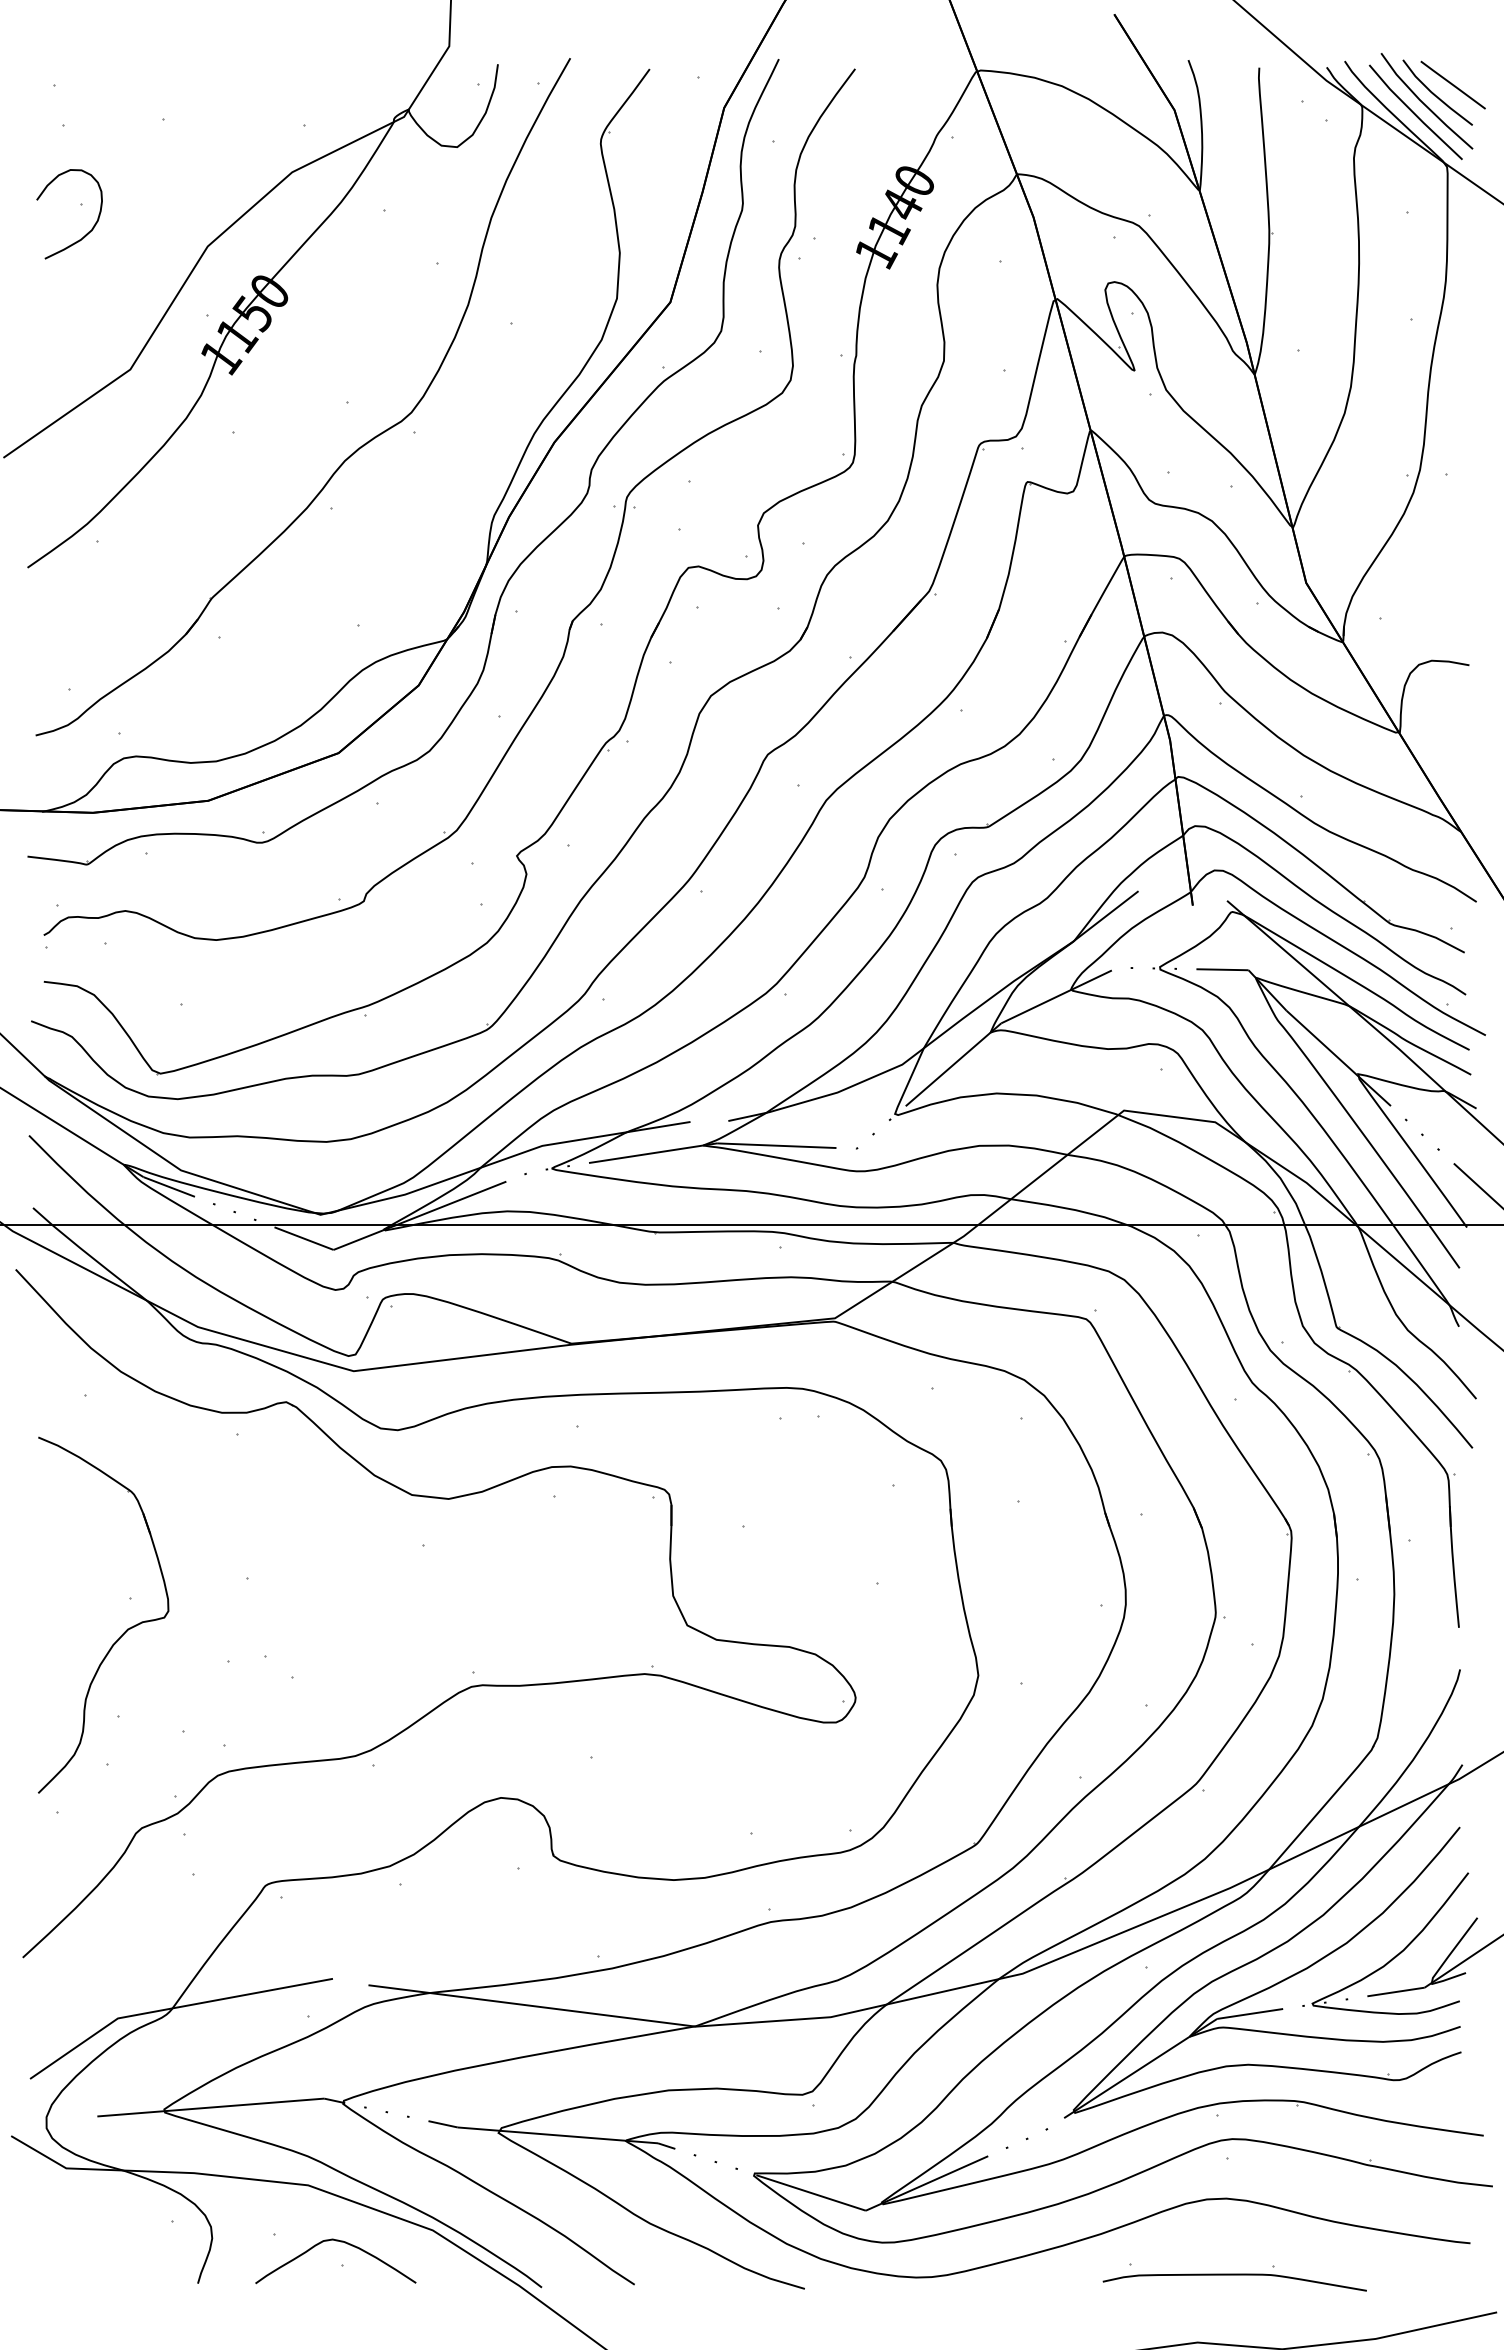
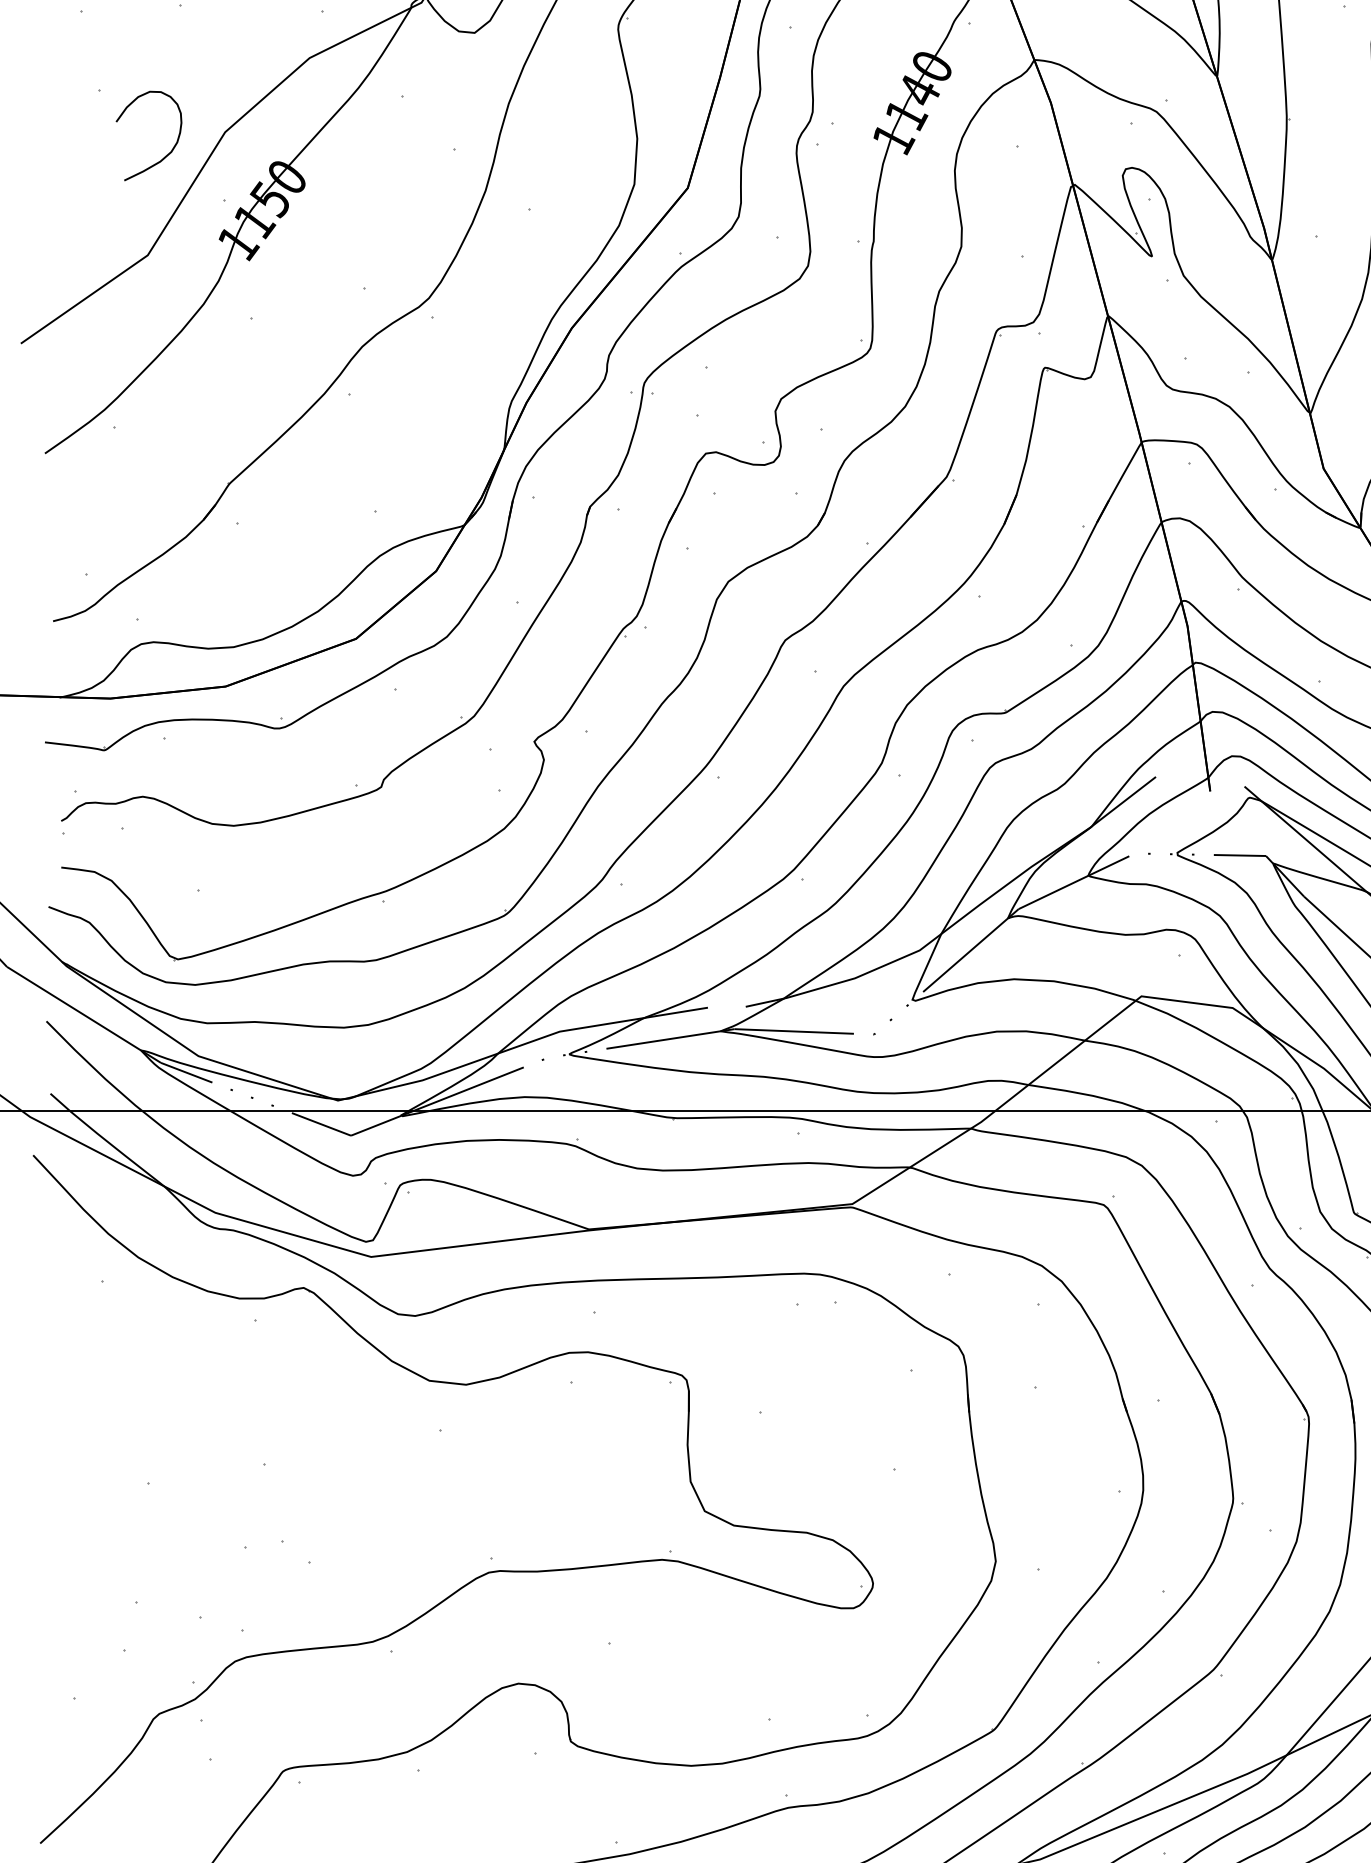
curve: (87, 232) -> (166, 154), moved
part: (122, 1633) -> (139, 1519), removed

